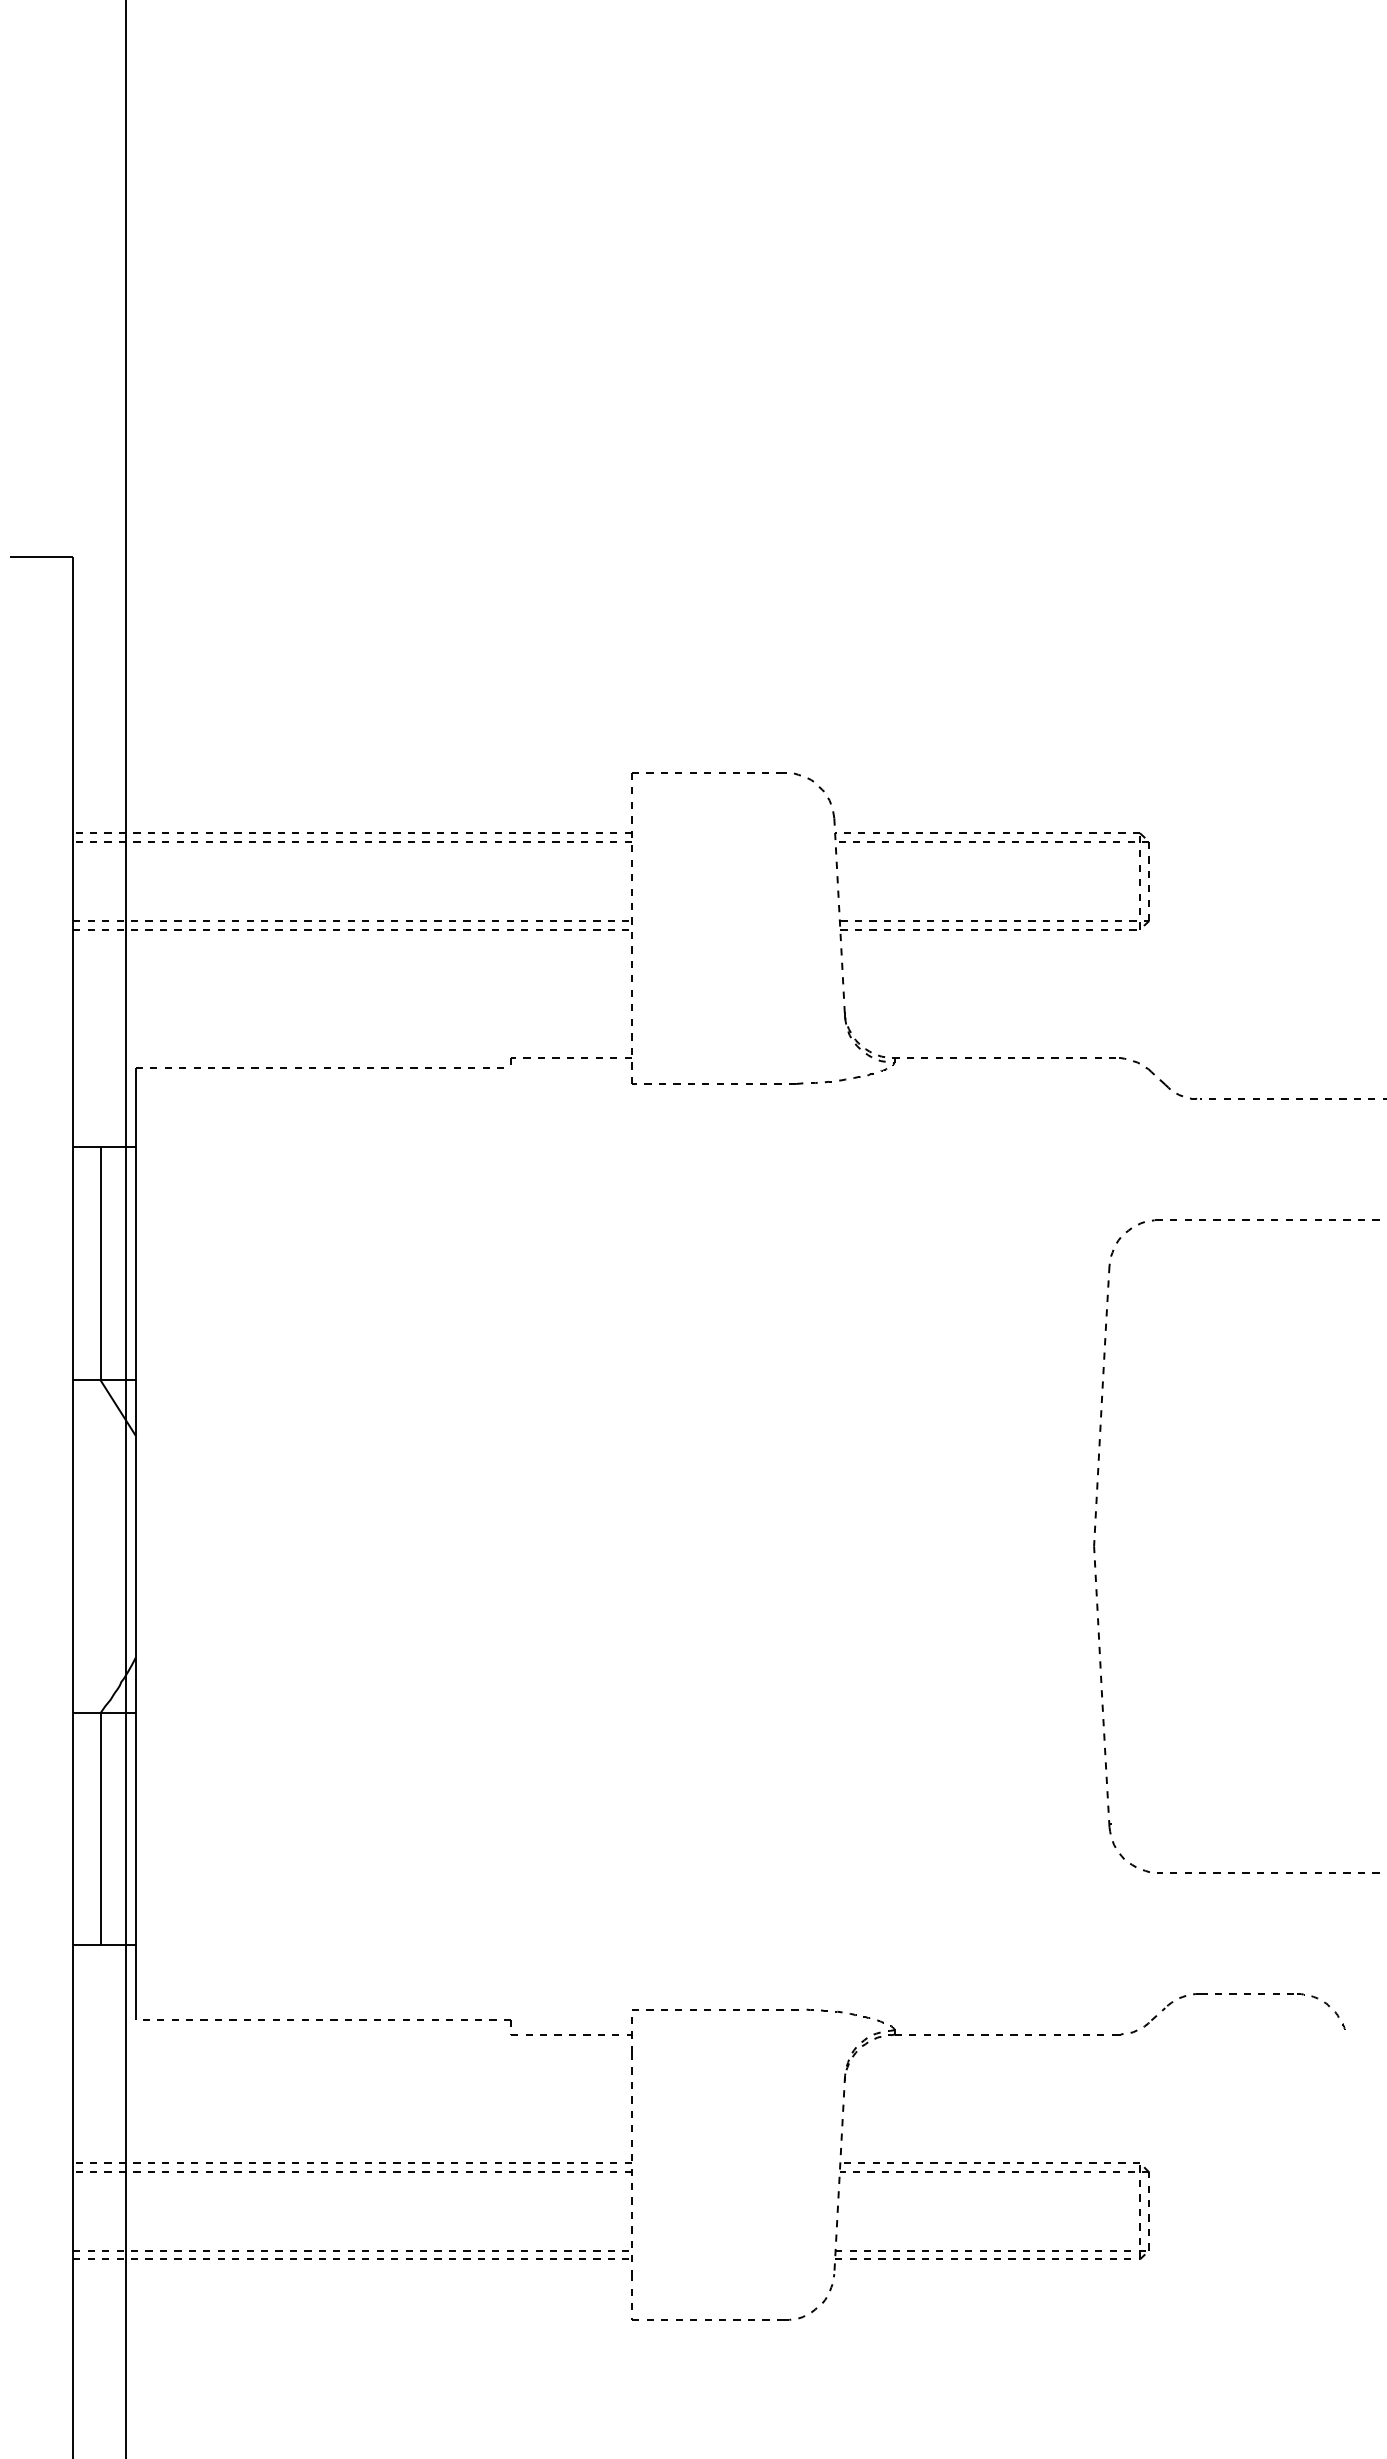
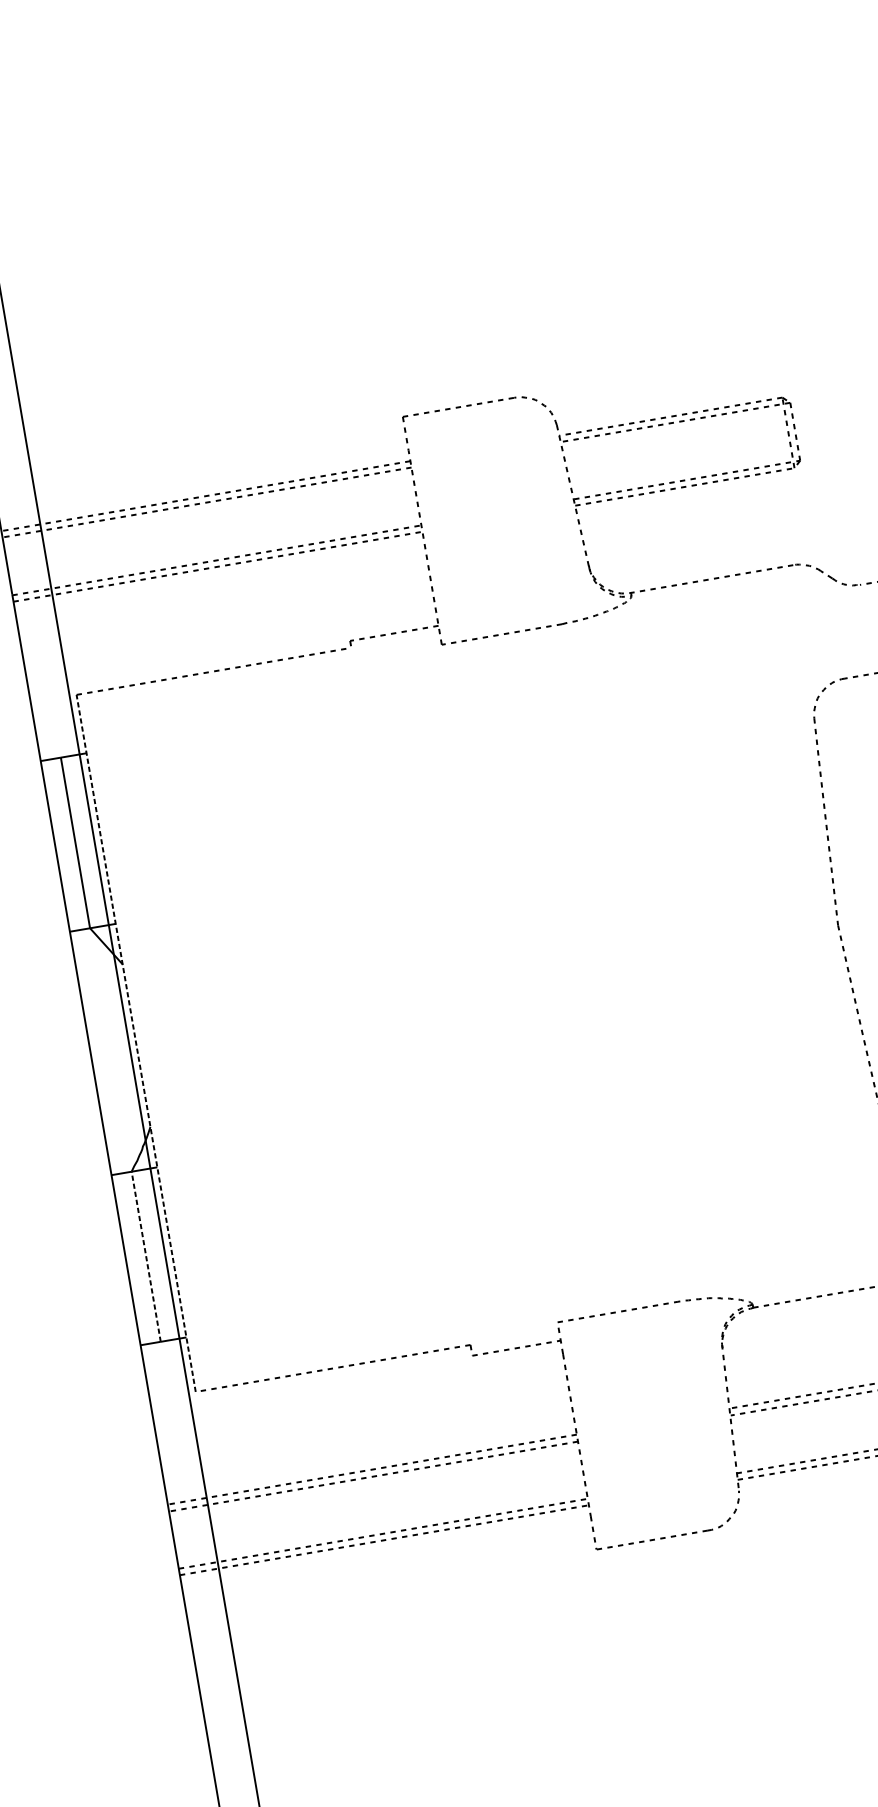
line: (135, 1543) -> (135, 1043), solid -> dashed
line: (100, 1828) -> (146, 1256), solid -> dashed

